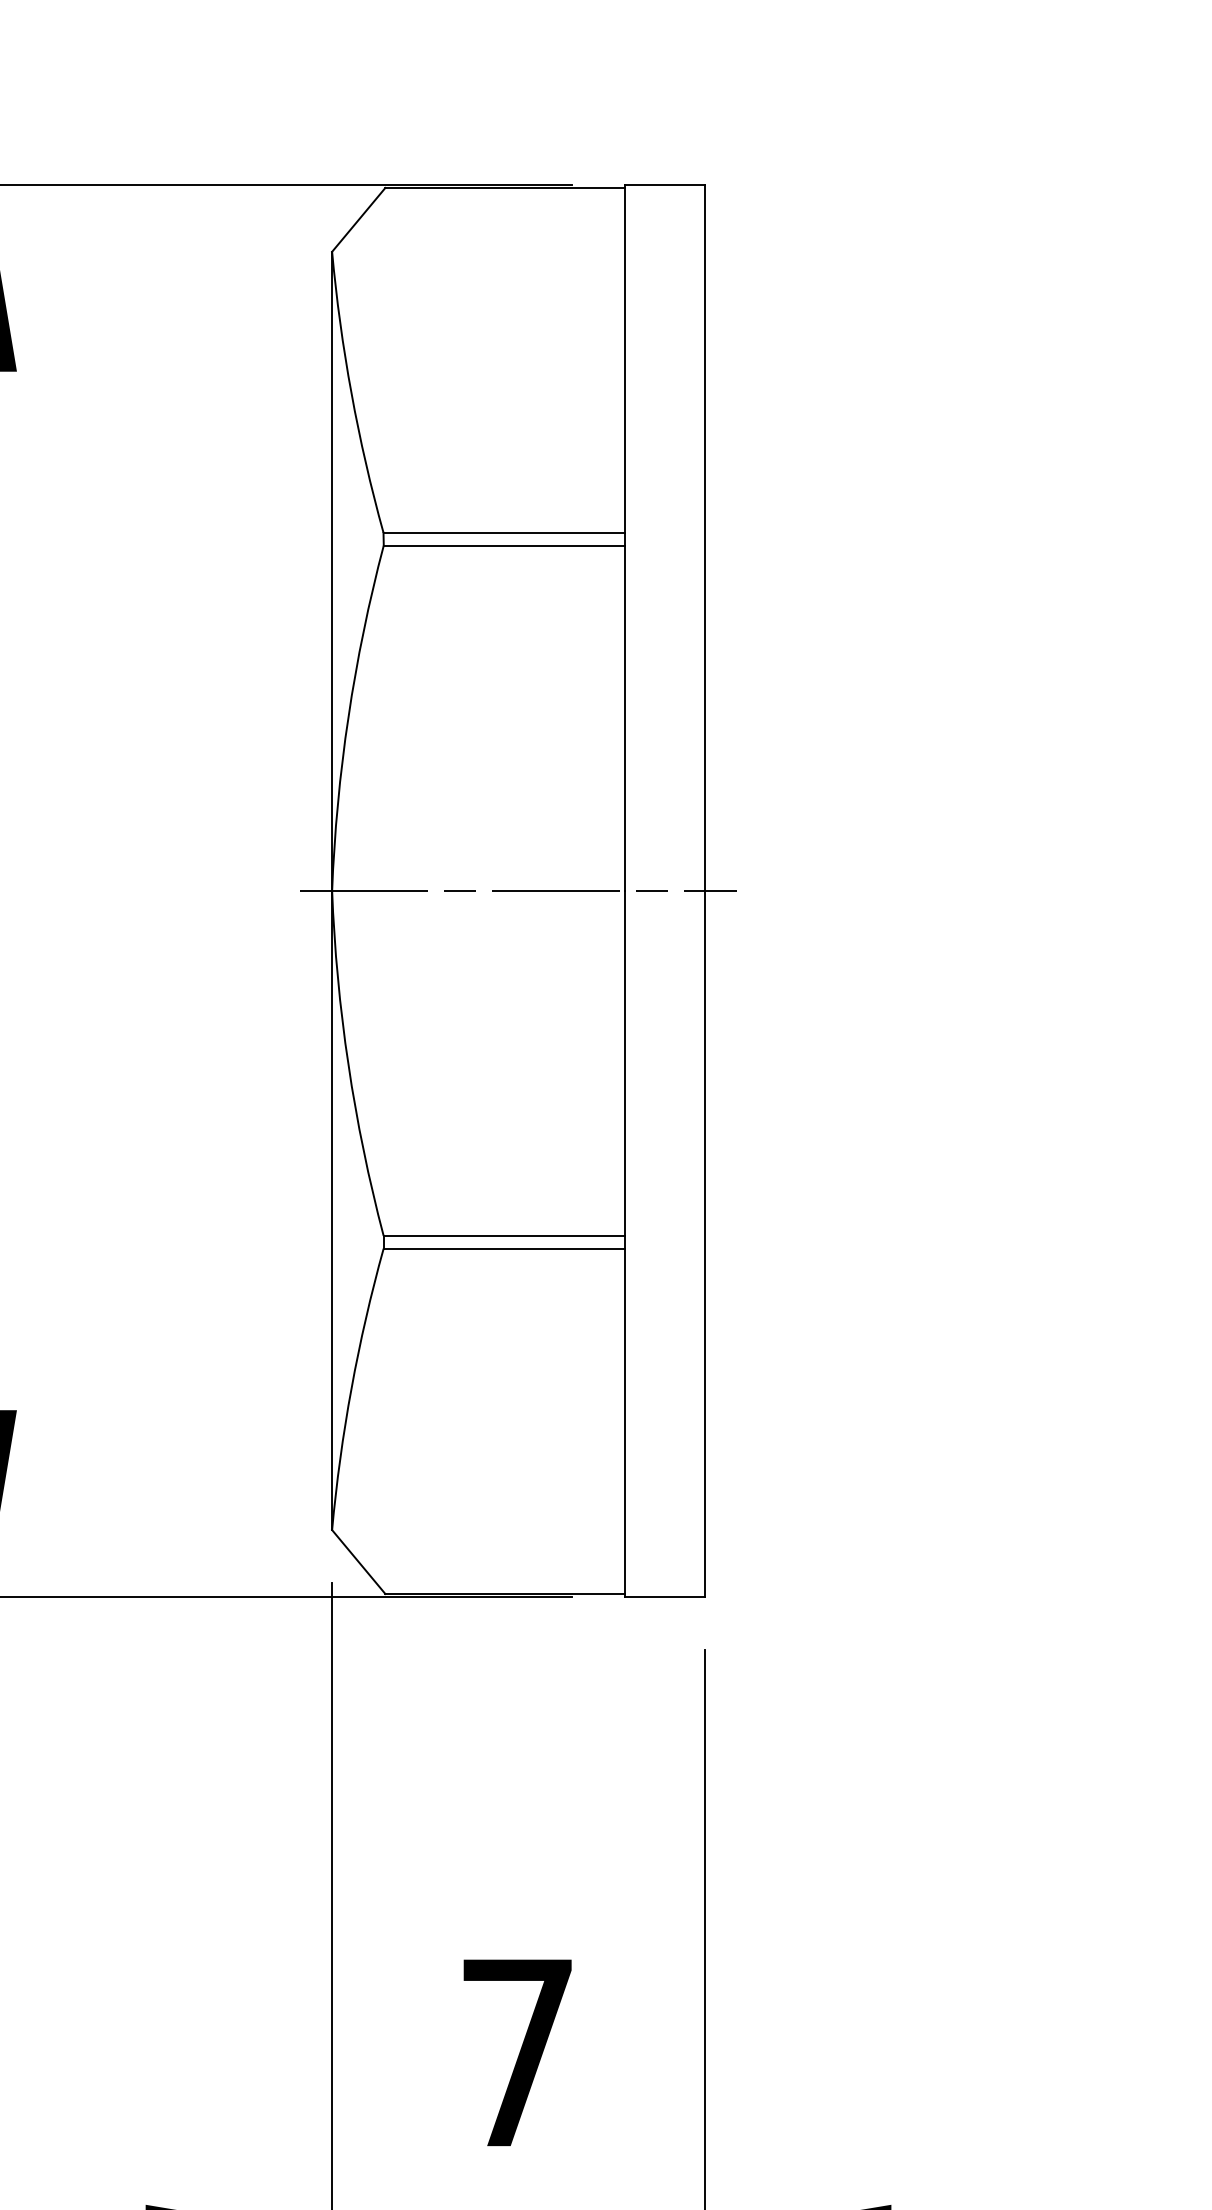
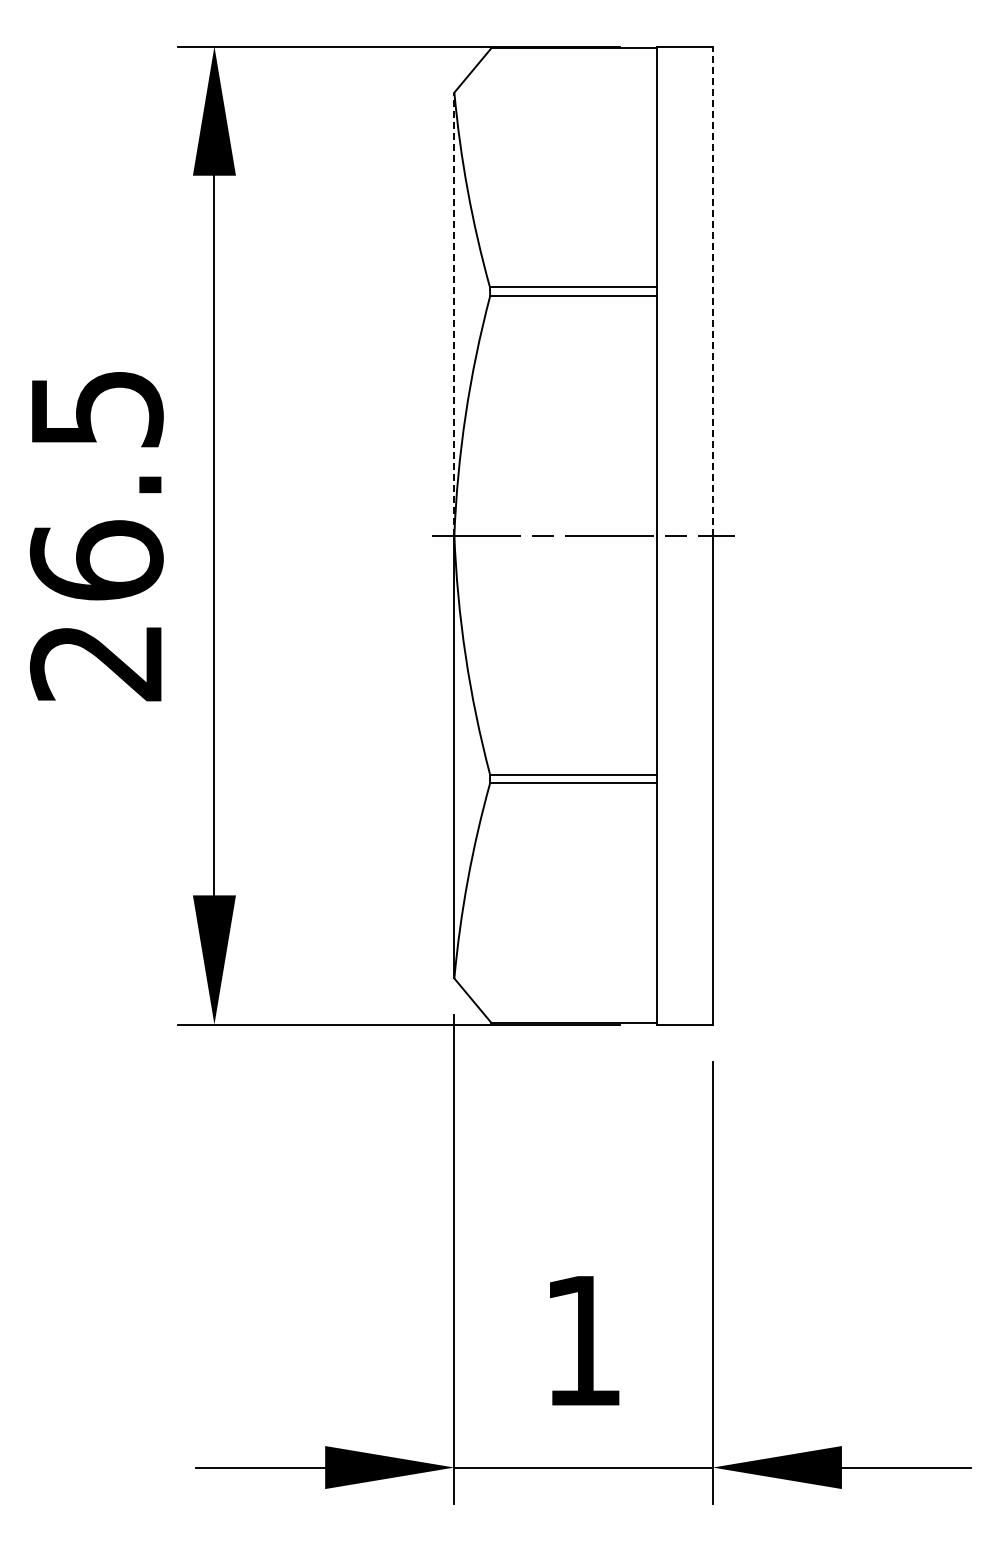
line: (704, 538) -> (712, 291), solid -> dashed
line: (332, 570) -> (454, 313), solid -> dashed
text: (517, 2052) -> (582, 1340), 7 -> 1

